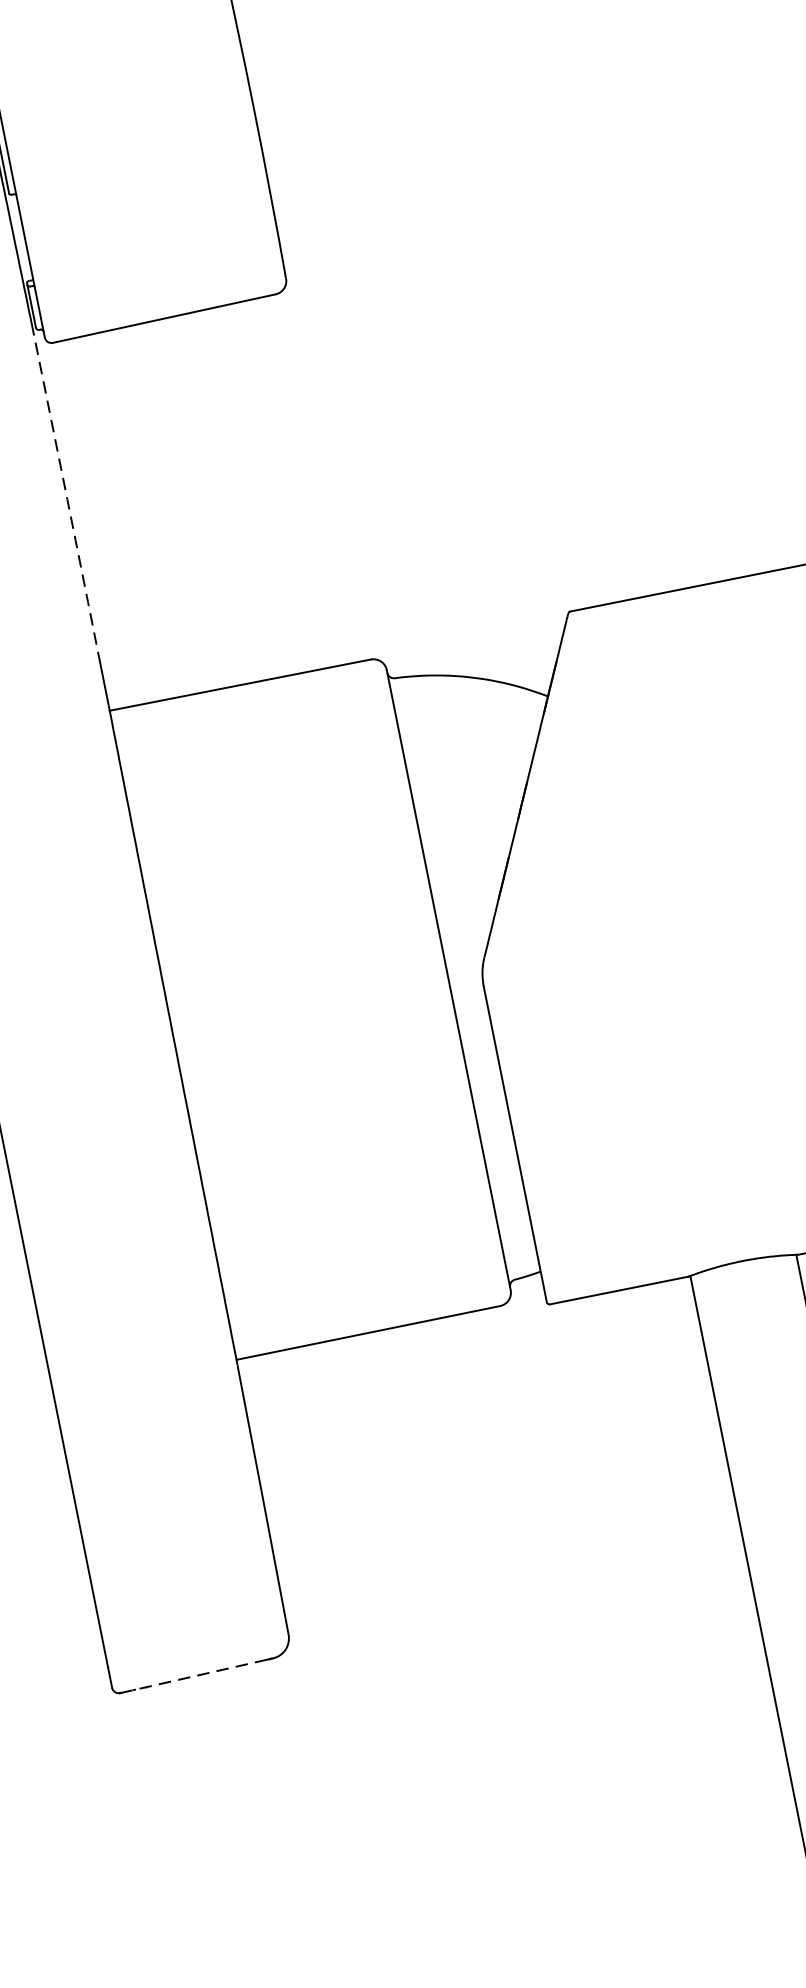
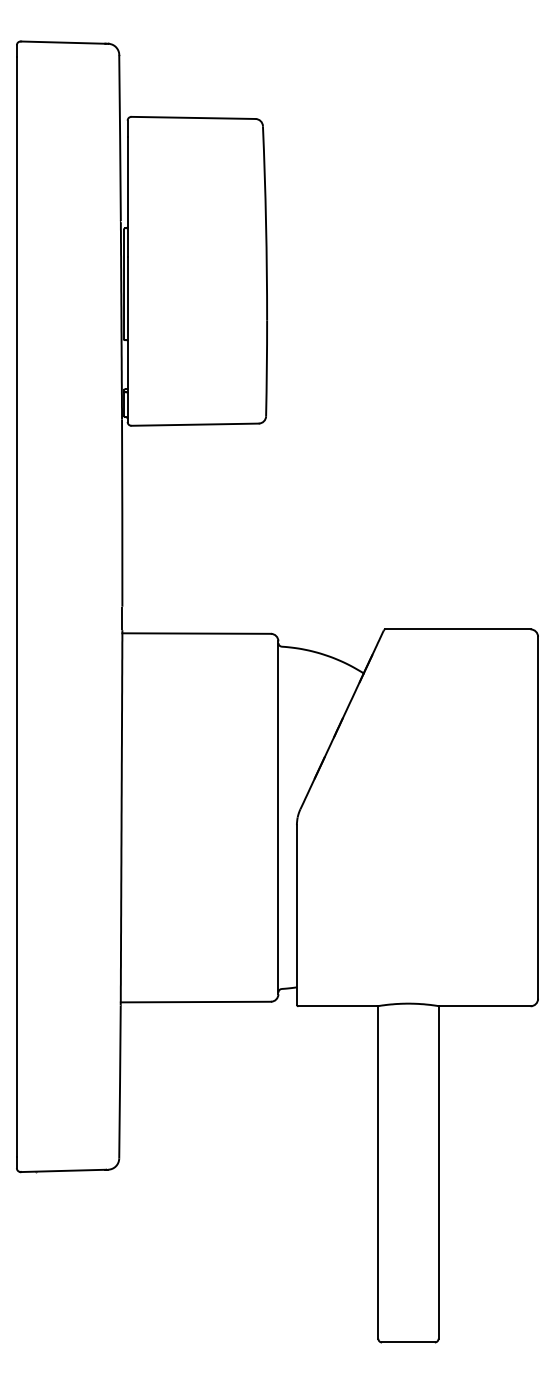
arc: (67, 500) -> (122, 513), dashed -> solid
line: (194, 1675) -> (63, 1170), dashed -> solid

